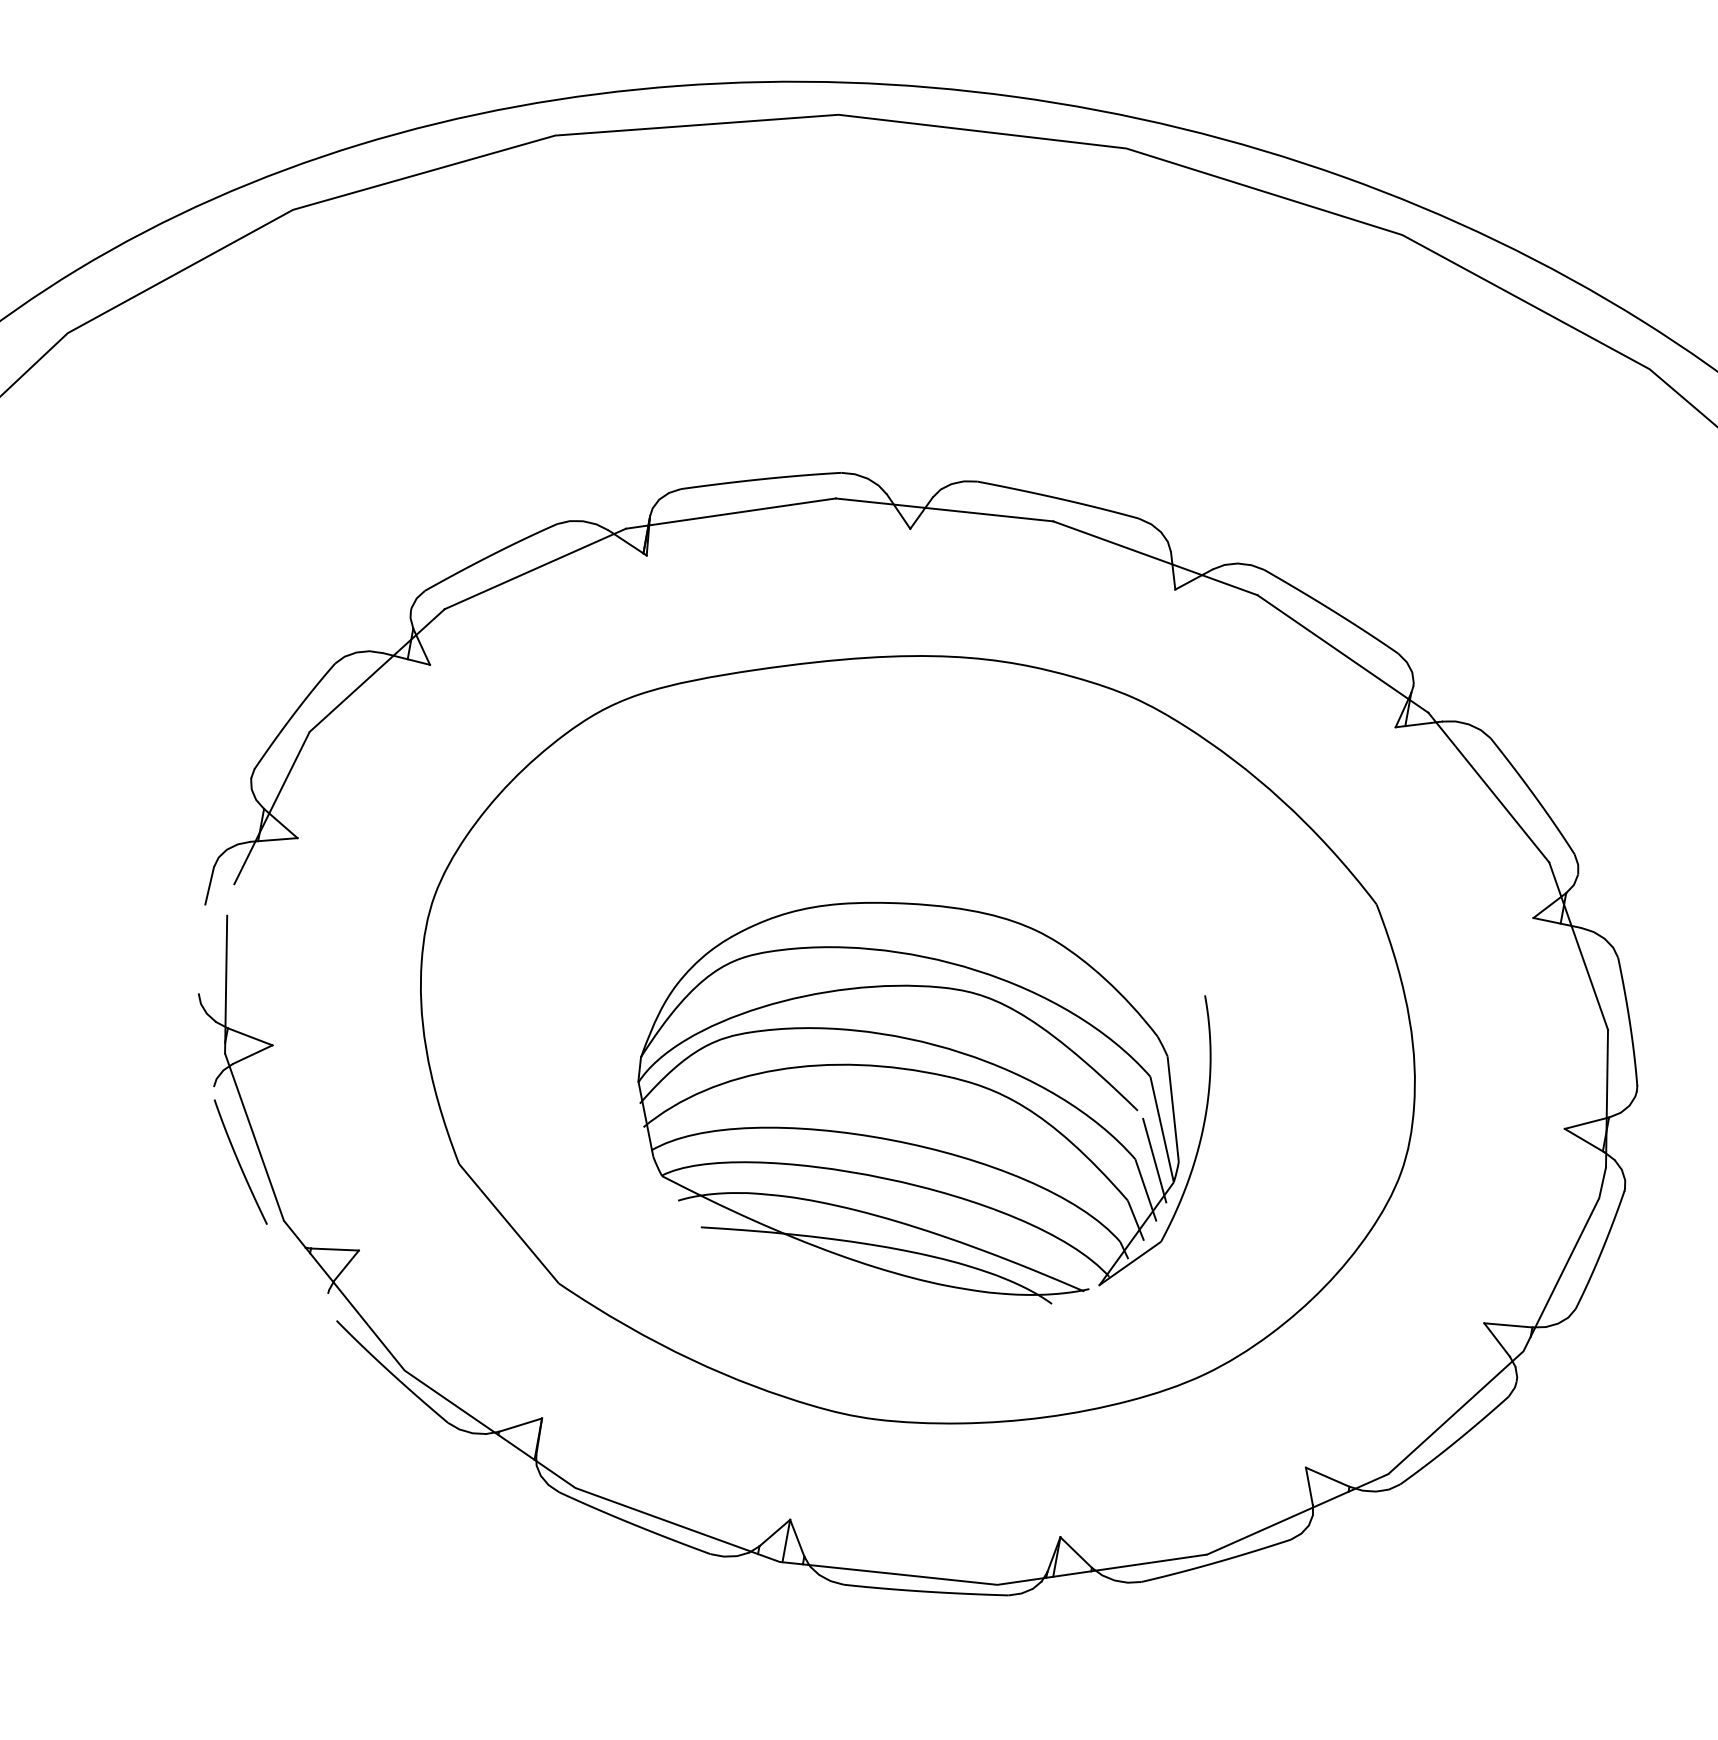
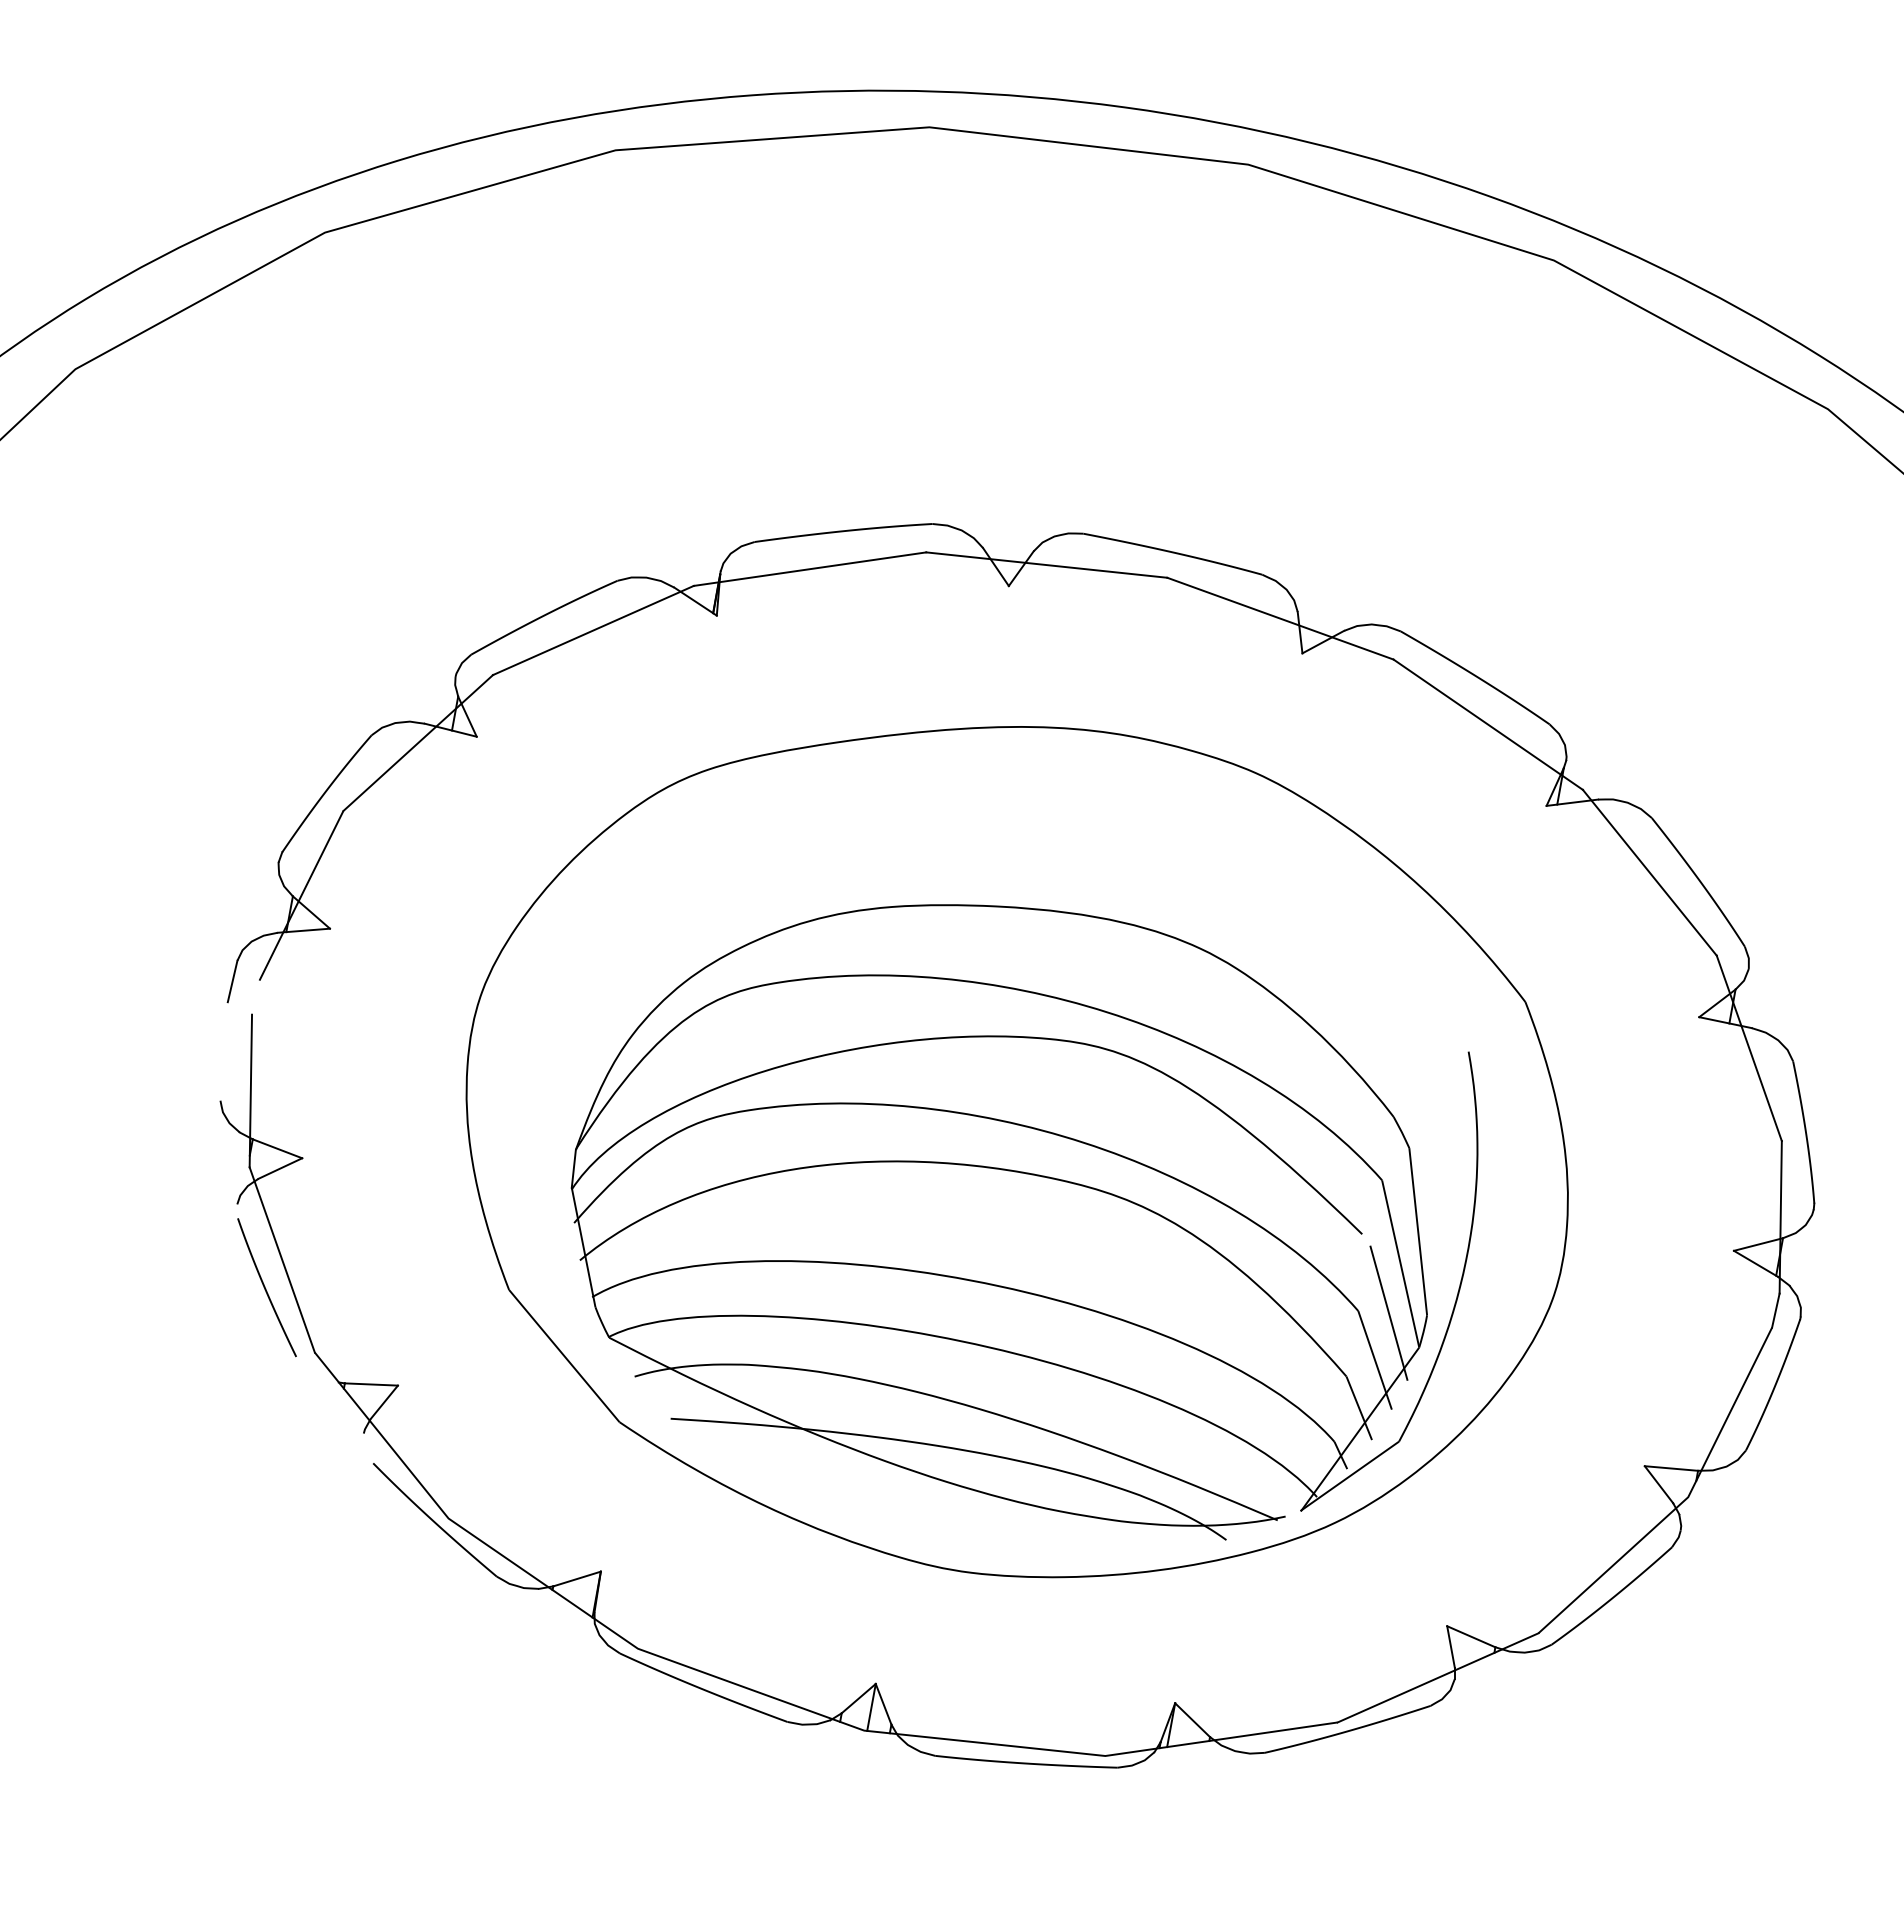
part: (924, 1103) -> (1024, 1222), size x1.43

